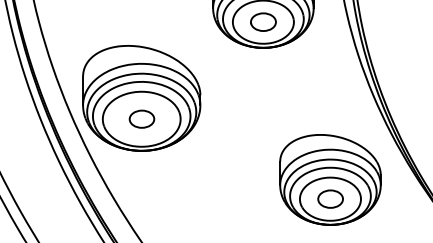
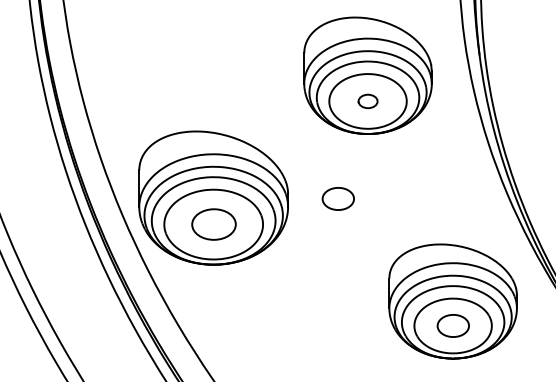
part: (262, 22) -> (367, 101), size x0.6
part: (239, 98) -> (337, 198), added
part: (141, 119) -> (213, 224), size x1.4

